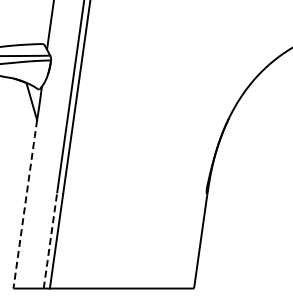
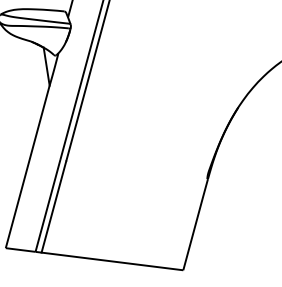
line: (25, 203) -> (28, 166), dashed -> solid
line: (50, 241) -> (47, 206), dashed -> solid

